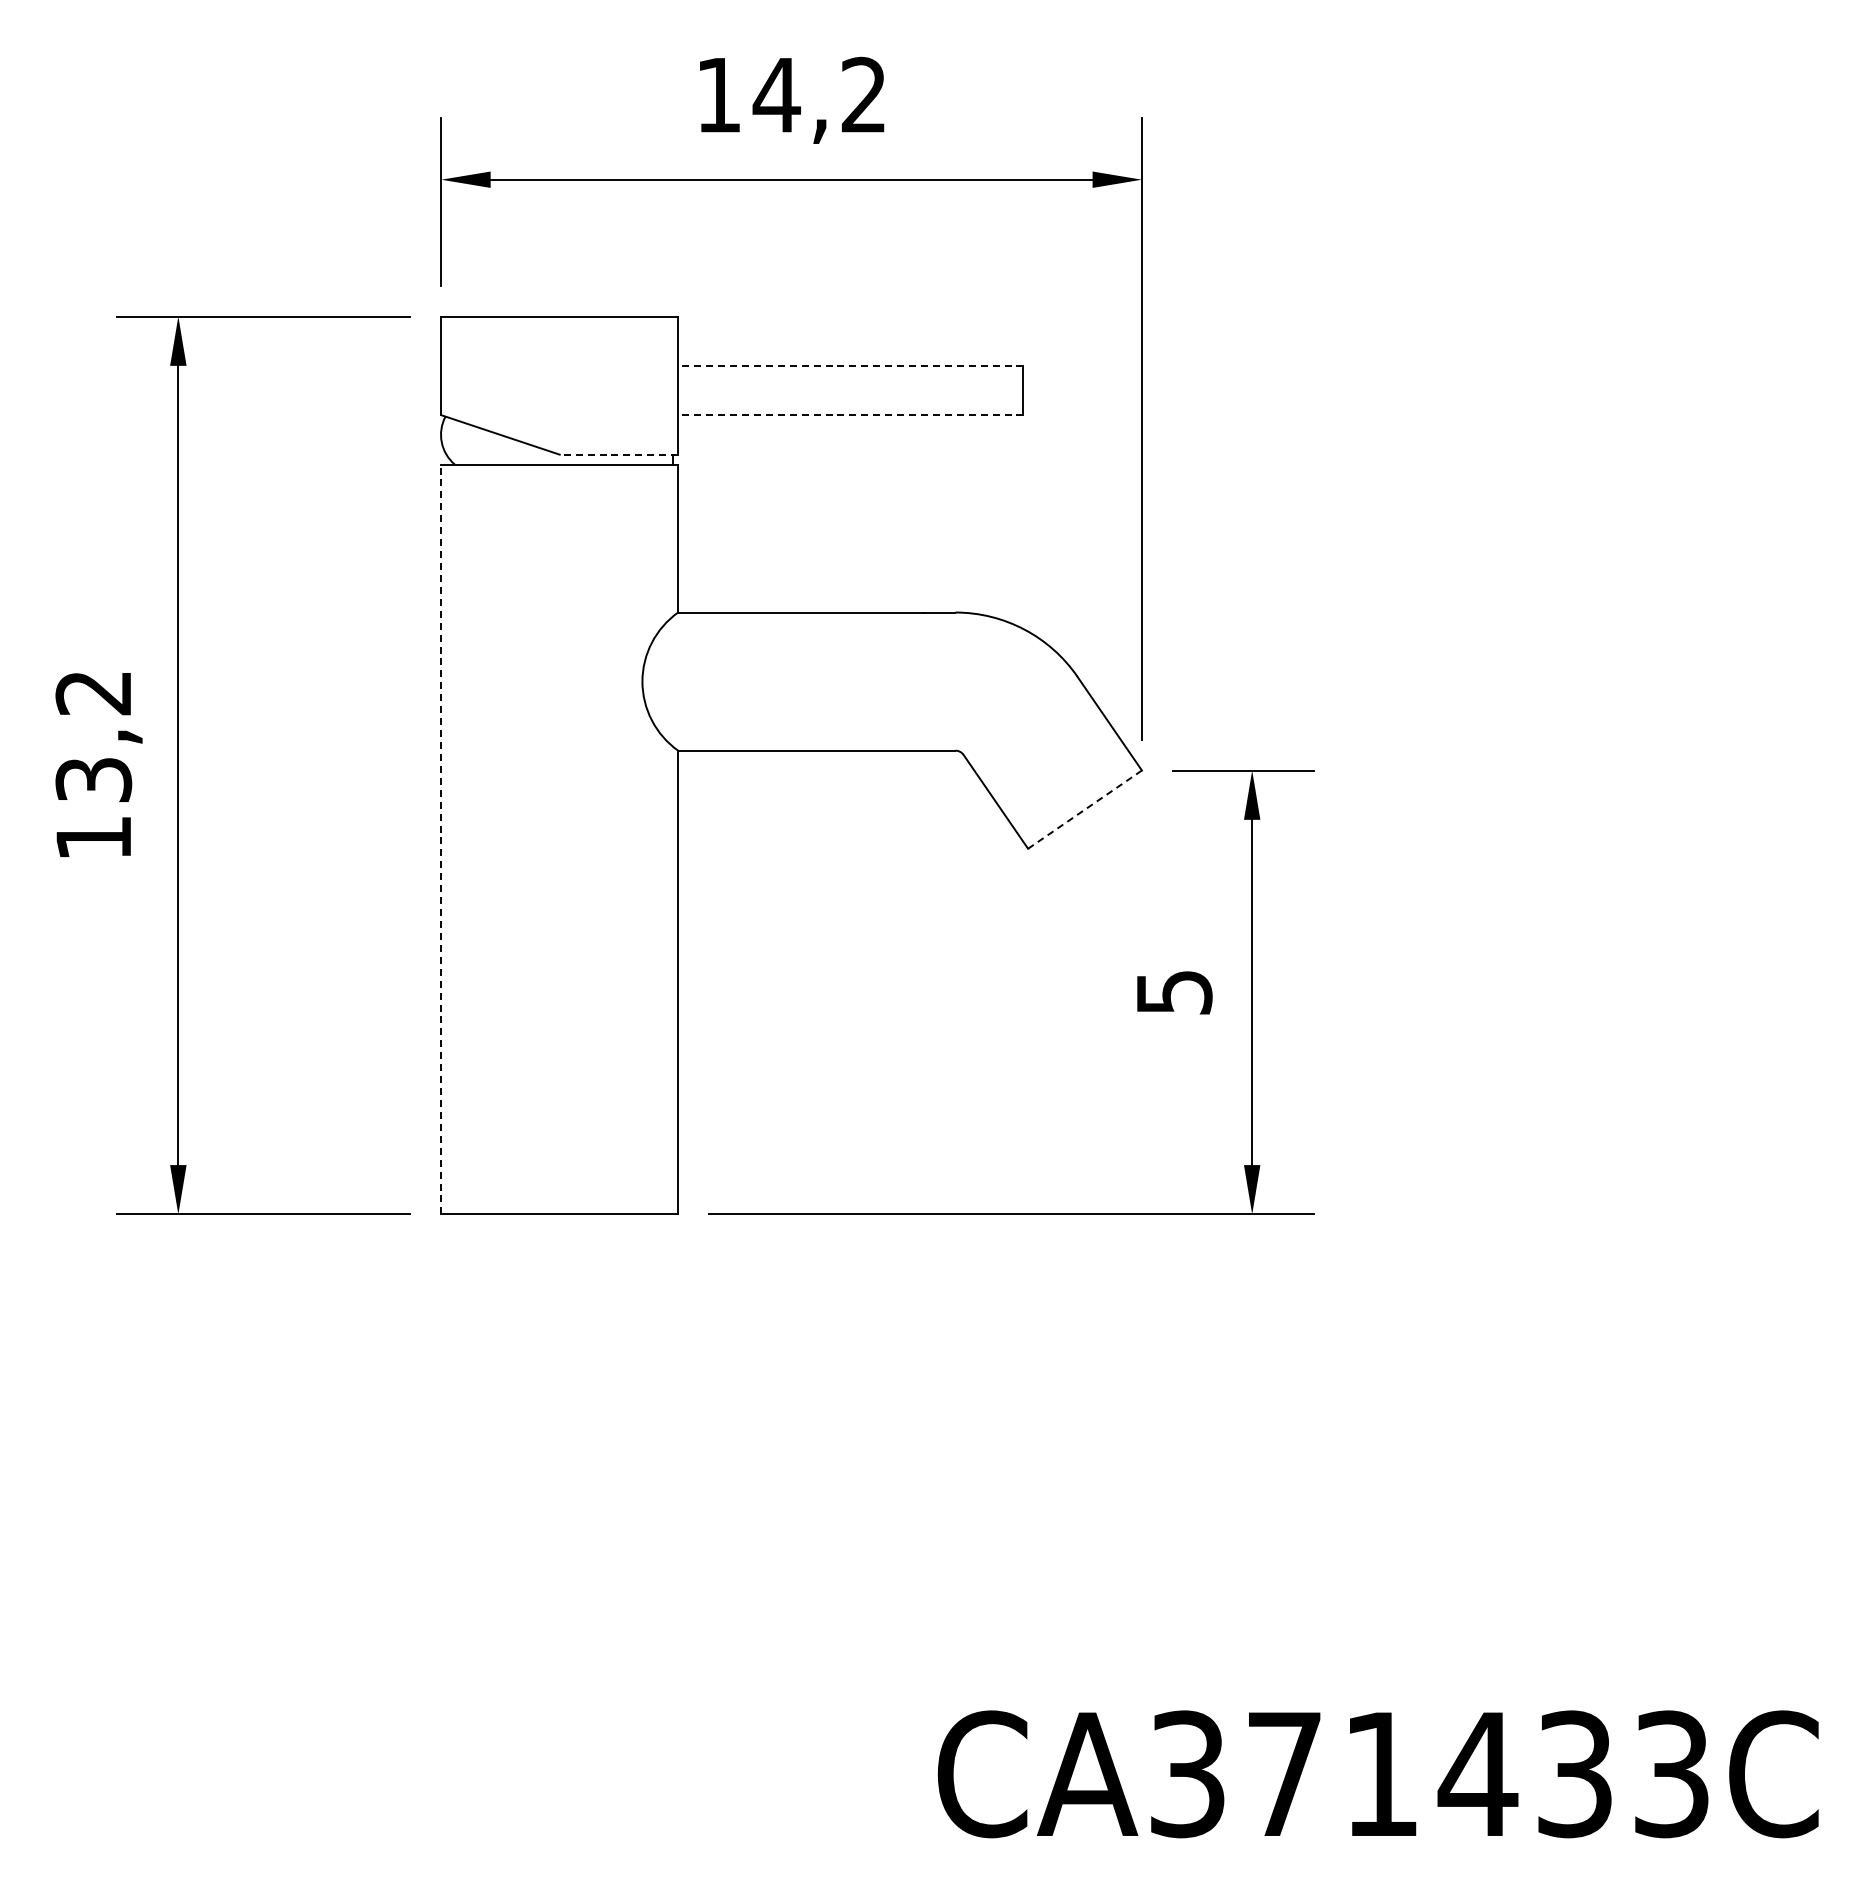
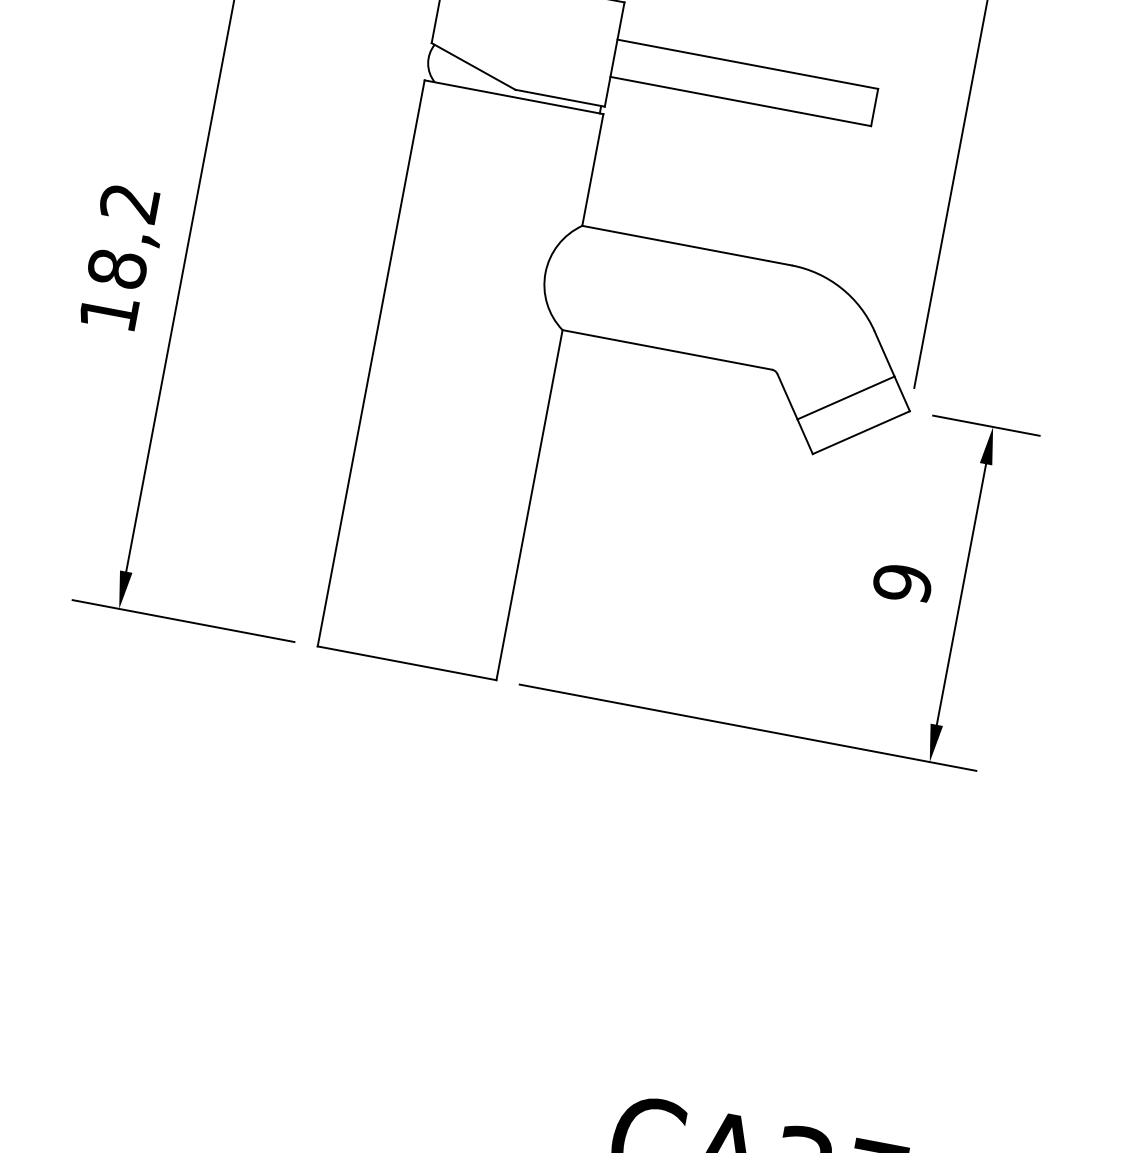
line: (850, 365) -> (747, 63), dashed -> solid
line: (850, 415) -> (740, 101), dashed -> solid
line: (618, 454) -> (559, 98), dashed -> solid
line: (1057, 768) -> (846, 397), added
text: (93, 779) -> (117, 268), 13,2 -> 18,2
line: (1084, 809) -> (860, 432), dashed -> solid
line: (441, 839) -> (371, 363), dashed -> solid
text: (1174, 992) -> (902, 583), 5 -> 9

